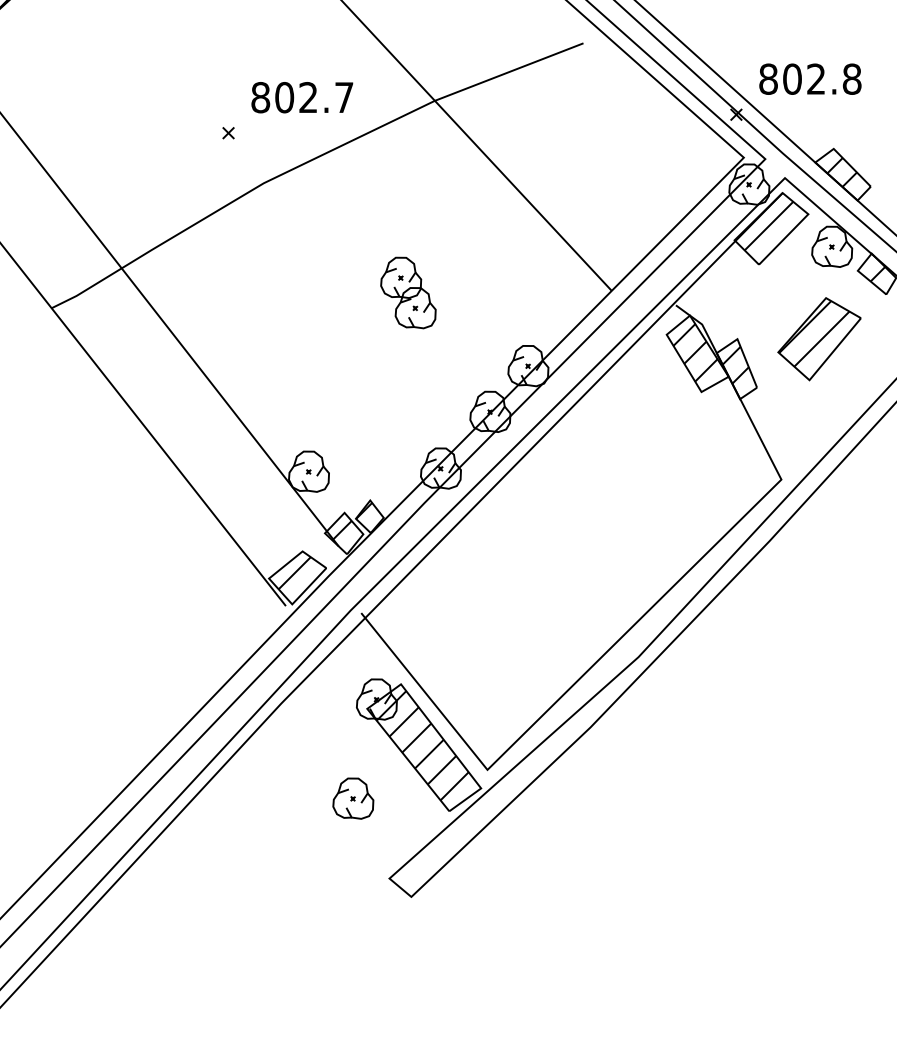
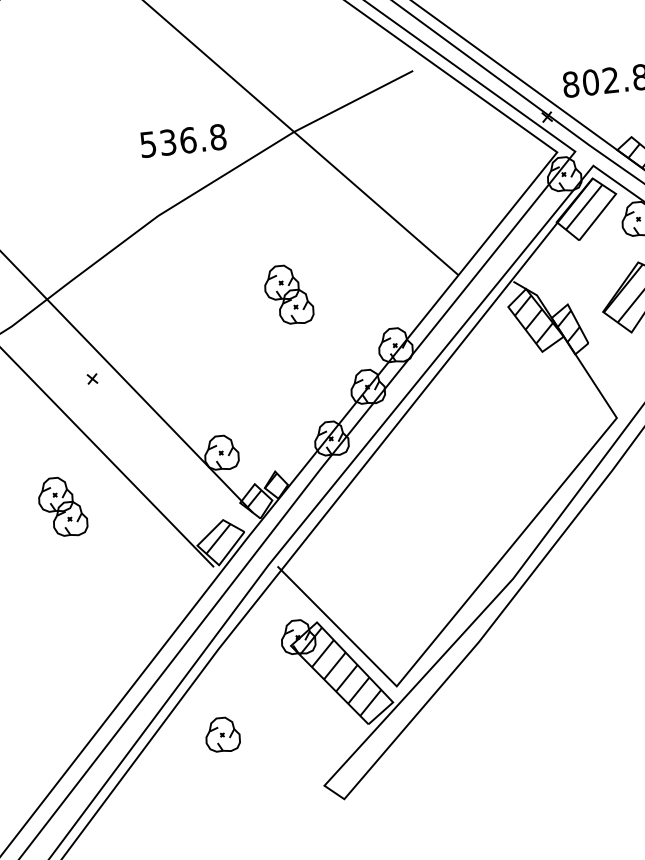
text: (302, 97) -> (183, 140), 802.7 -> 536.8
part: (228, 133) -> (92, 379), moved
part: (114, 515) -> (62, 506), added
part: (353, 798) -> (222, 734), moved

